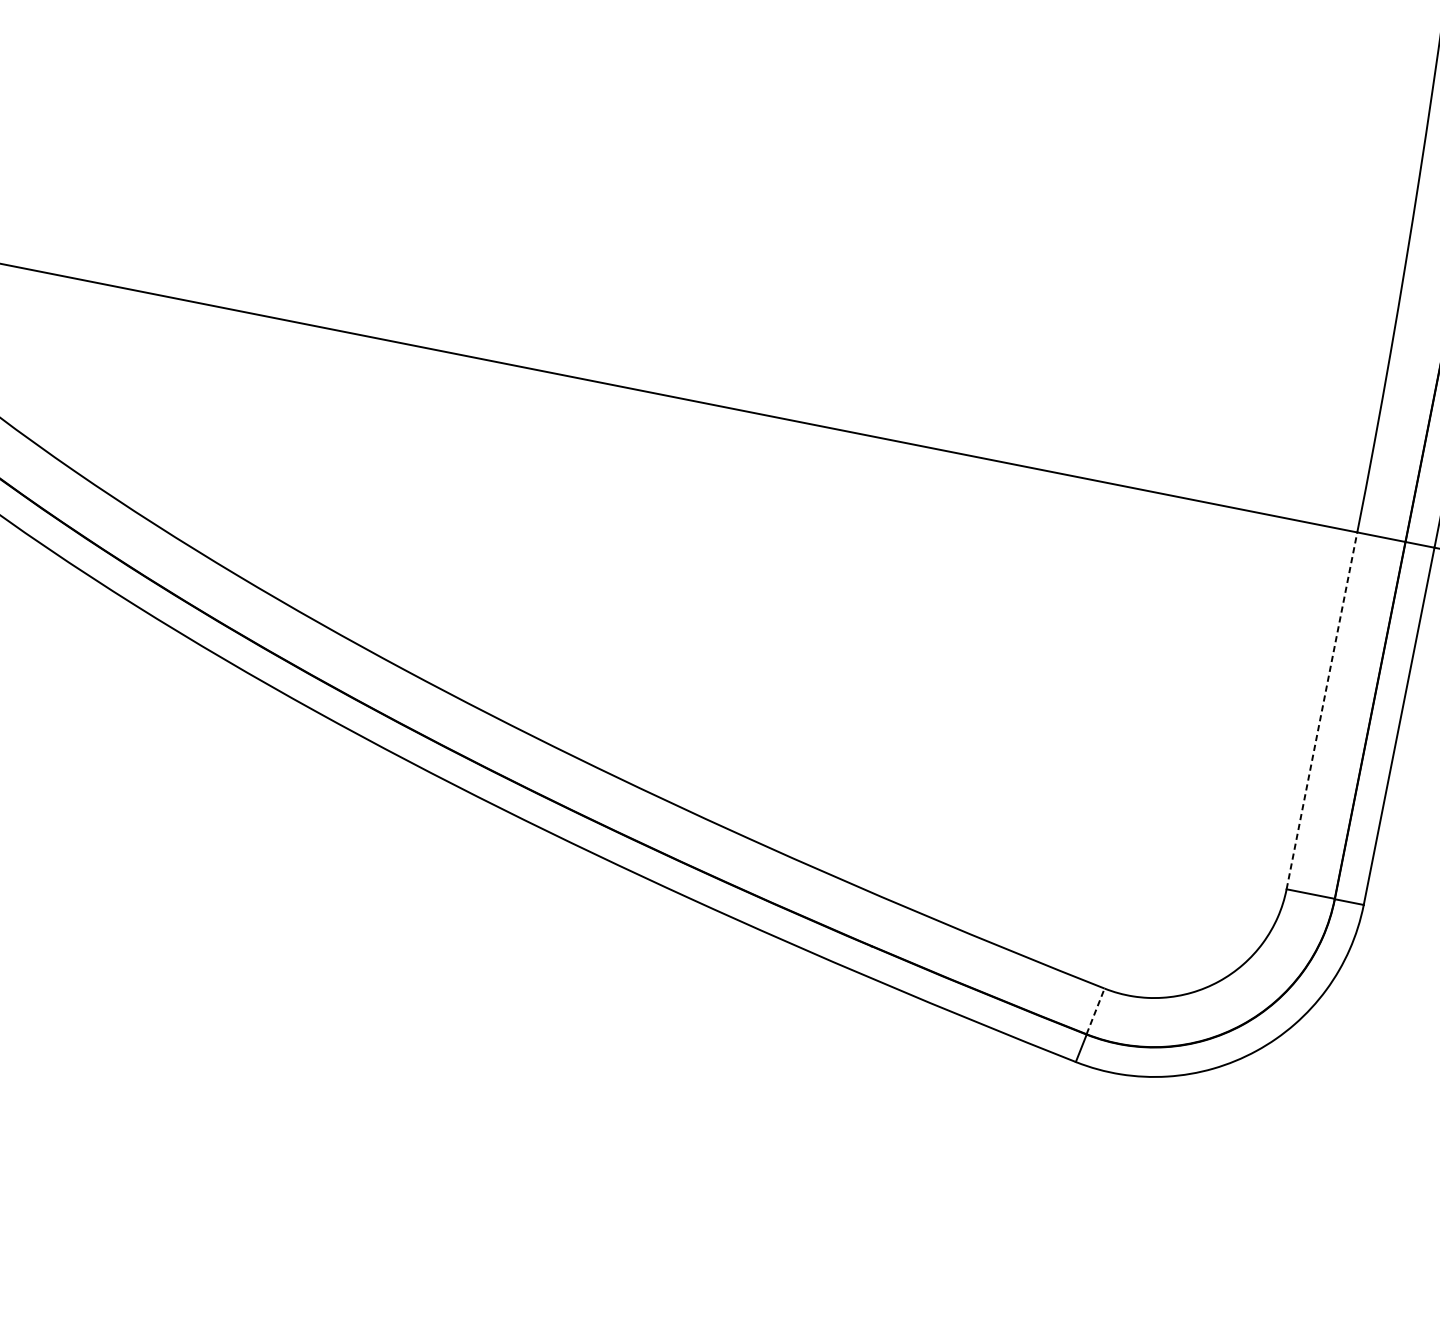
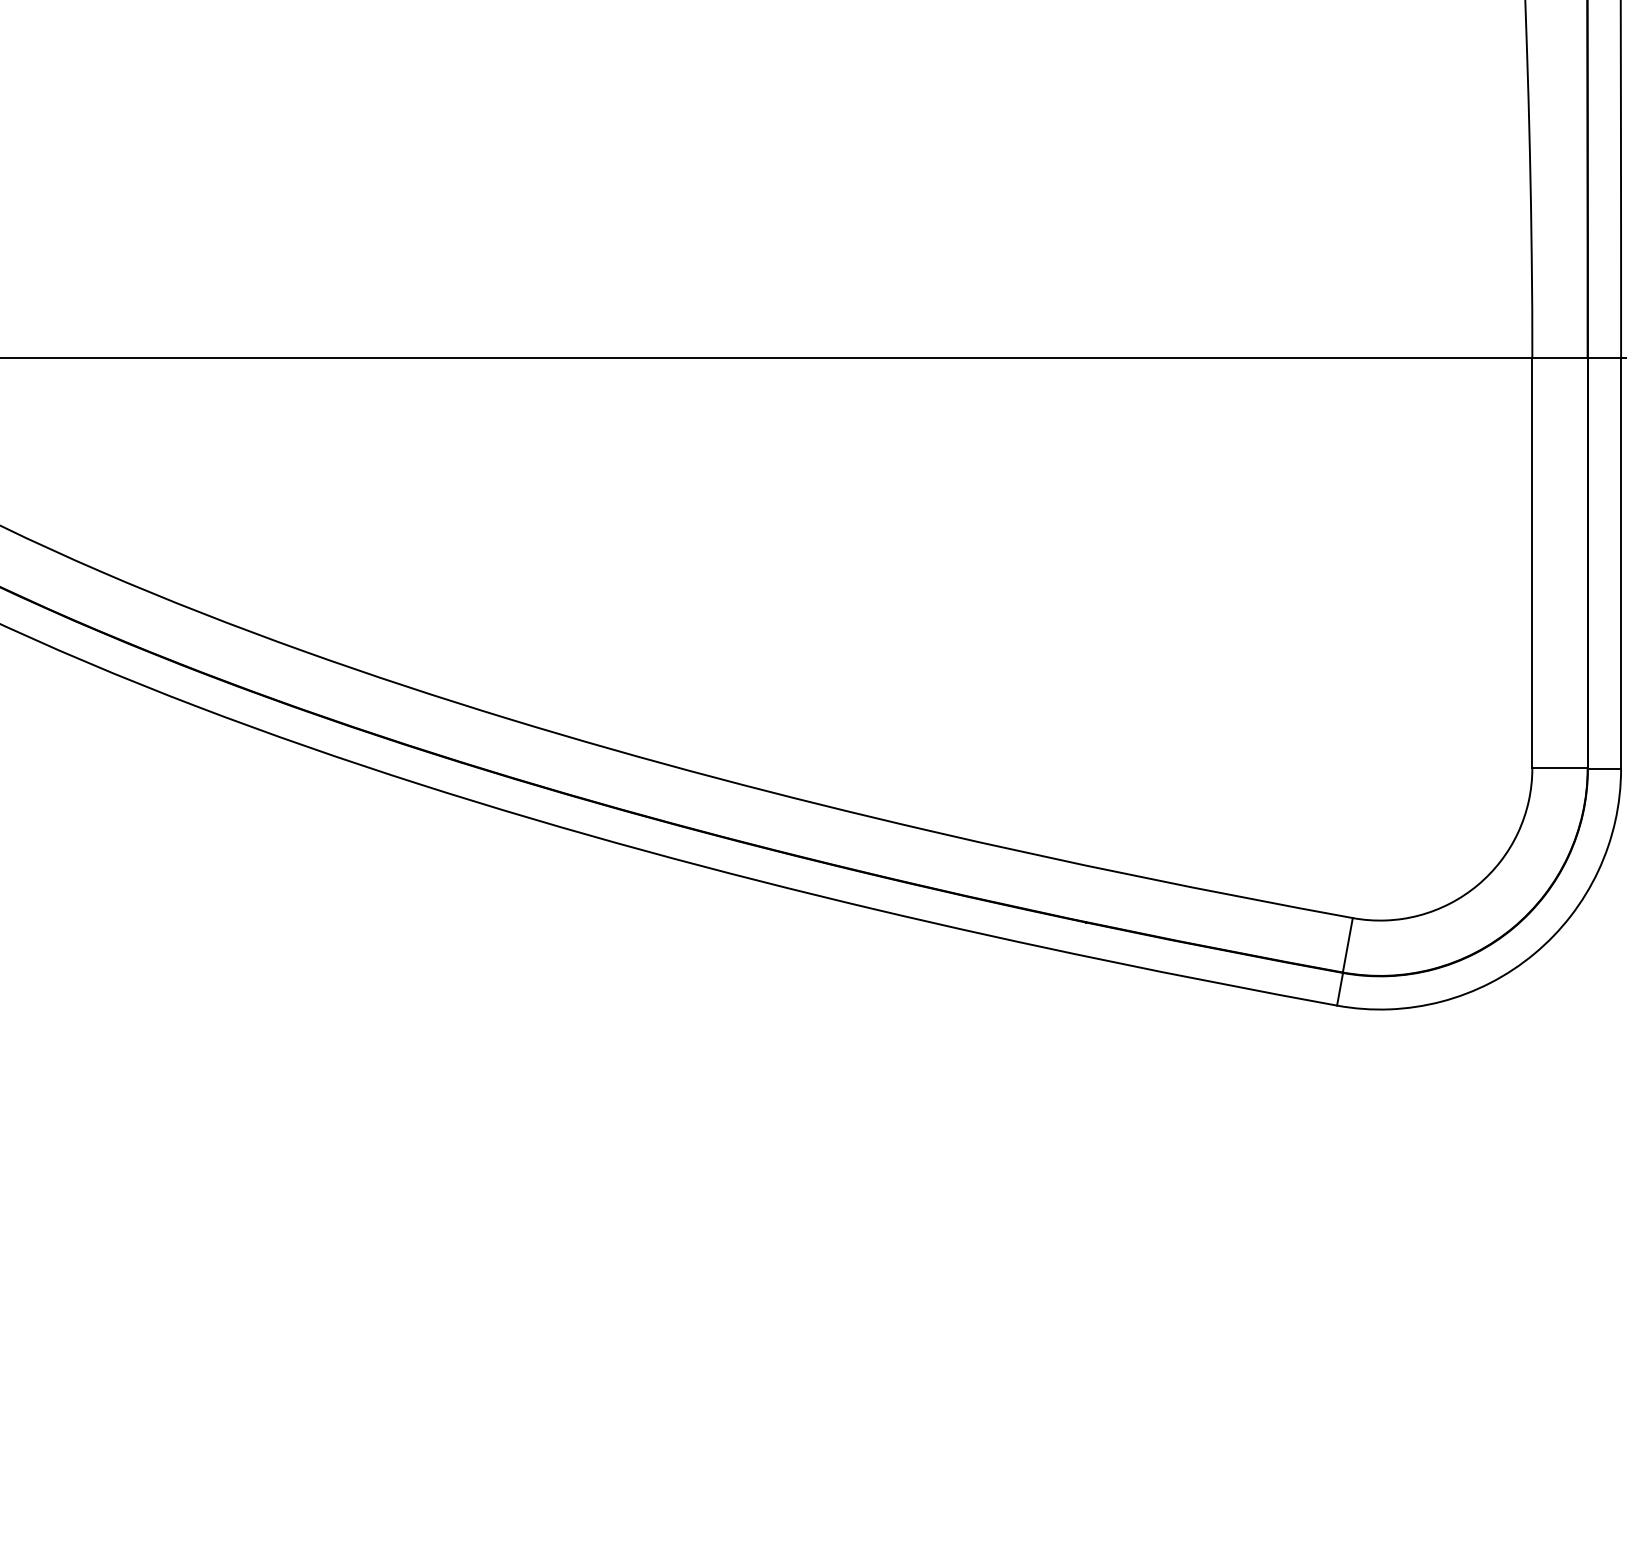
line: (1322, 710) -> (1532, 562), dashed -> solid
line: (1095, 1011) -> (1347, 945), dashed -> solid

